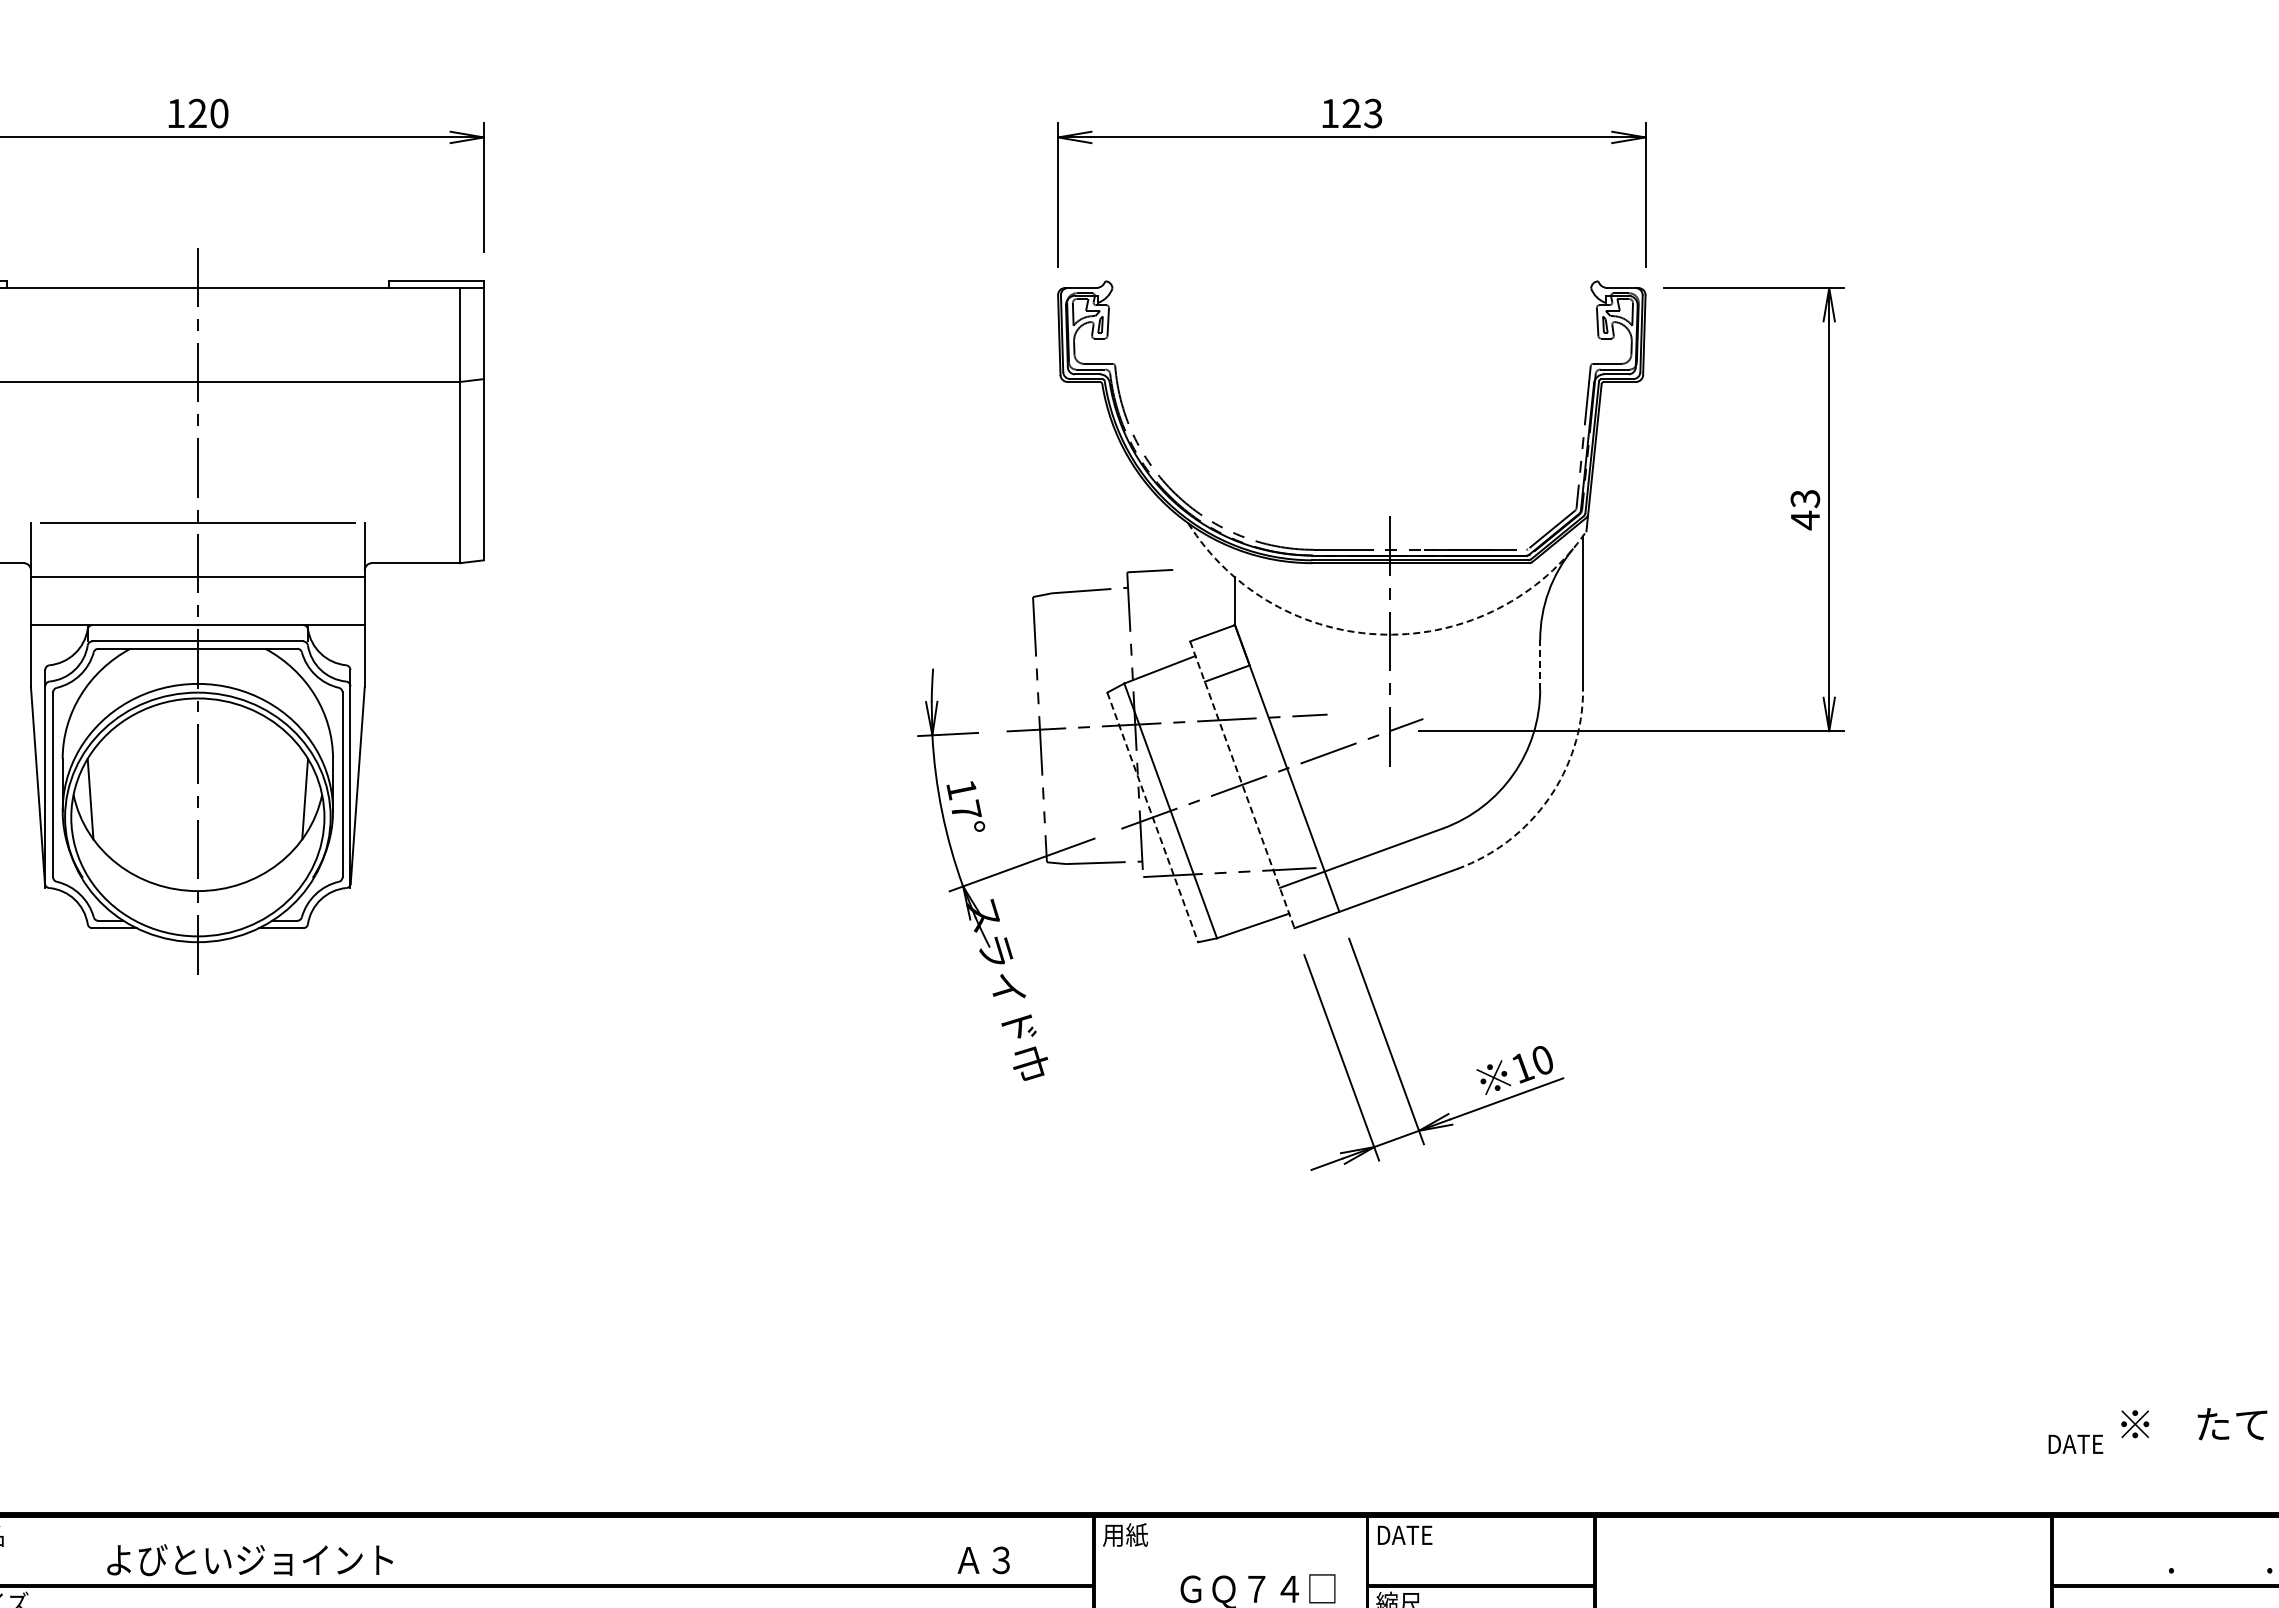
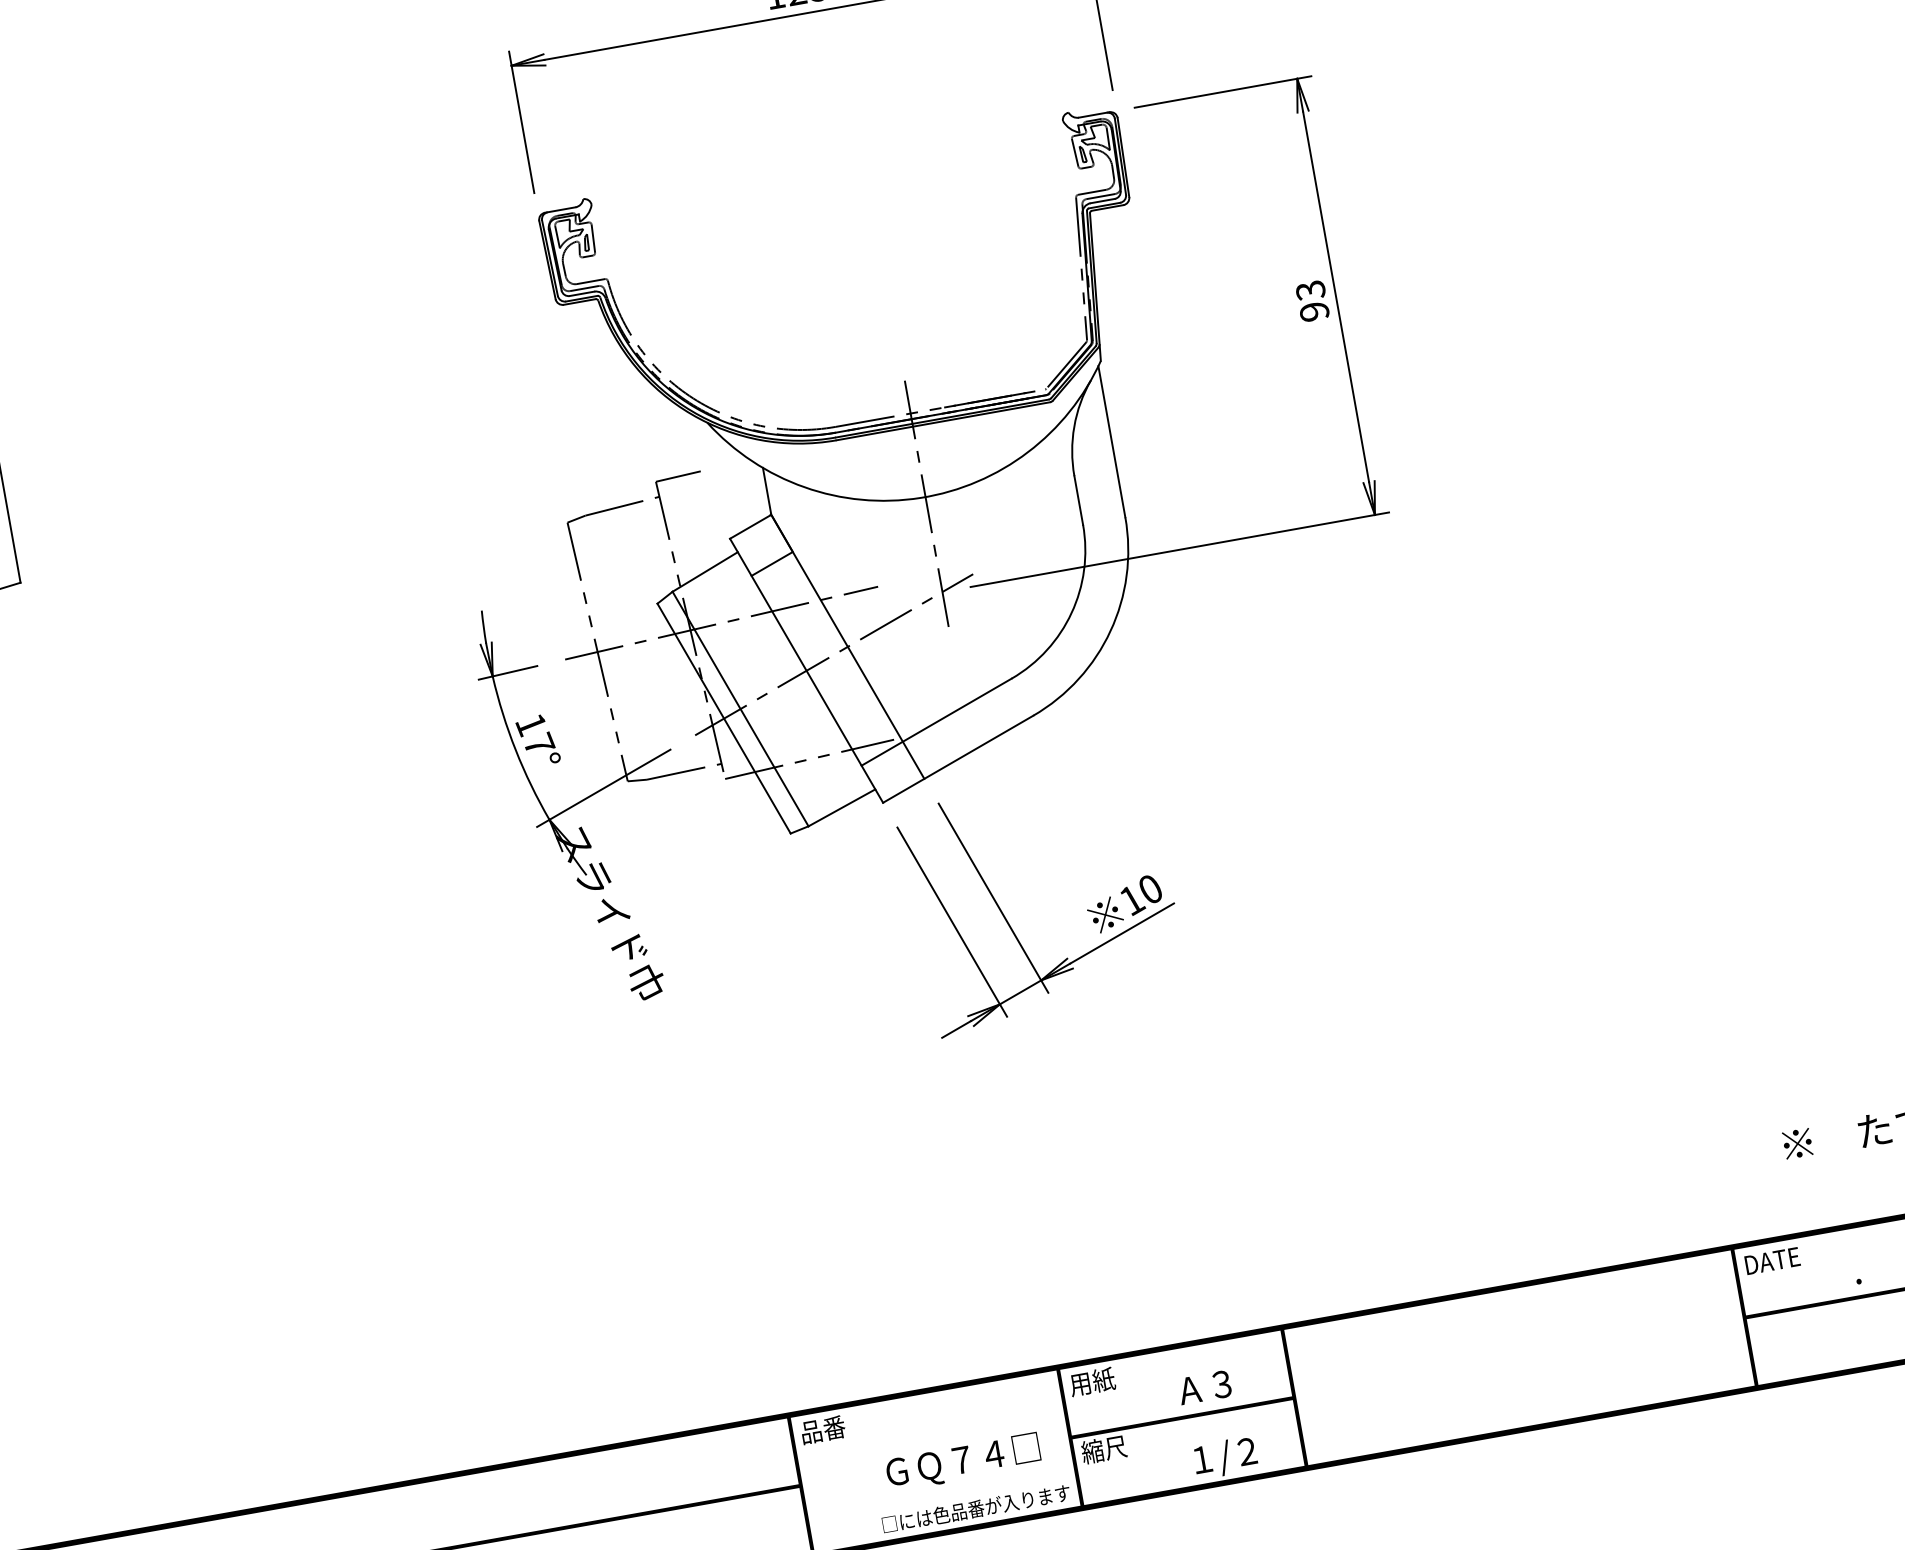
text: (1805, 520) -> (1314, 311), 43 -> 93
arc: (1385, 634) -> (921, 497), dashed -> solid
line: (1540, 664) -> (1078, 500), dashed -> solid
line: (1242, 784) -> (806, 670), dashed -> solid
arc: (1548, 799) -> (1110, 631), dashed -> solid
line: (1152, 817) -> (723, 718), dashed -> solid
text: (2075, 1443) -> (1772, 1260), moved
text: (1125, 1534) -> (822, 1429), 用紙 -> 品番
text: (1404, 1534) -> (1097, 1380), DATE -> 用紙
text: (983, 1560) -> (1204, 1387), moved

